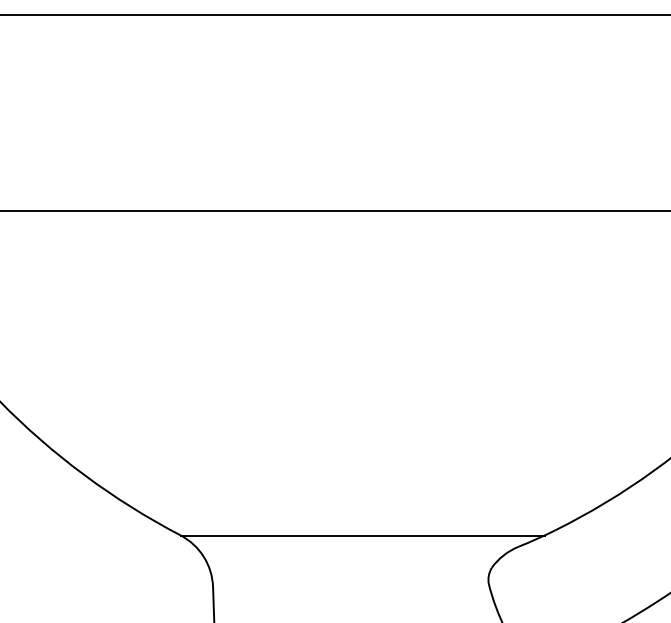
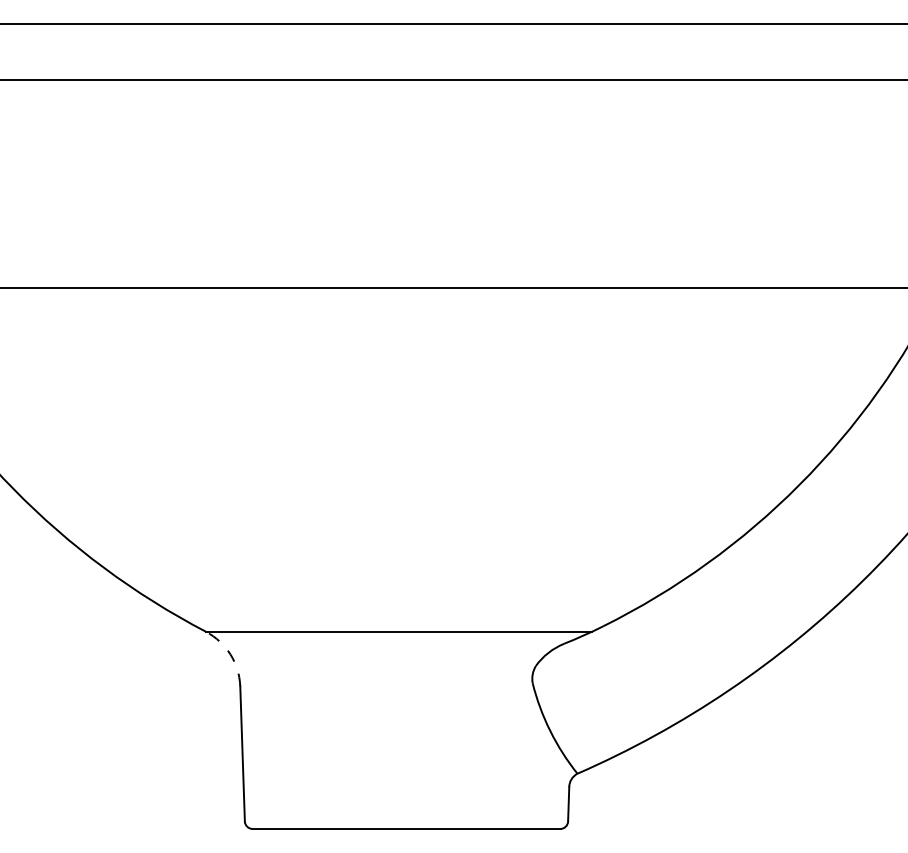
arc: (203, 556) -> (230, 654), solid -> dashed

